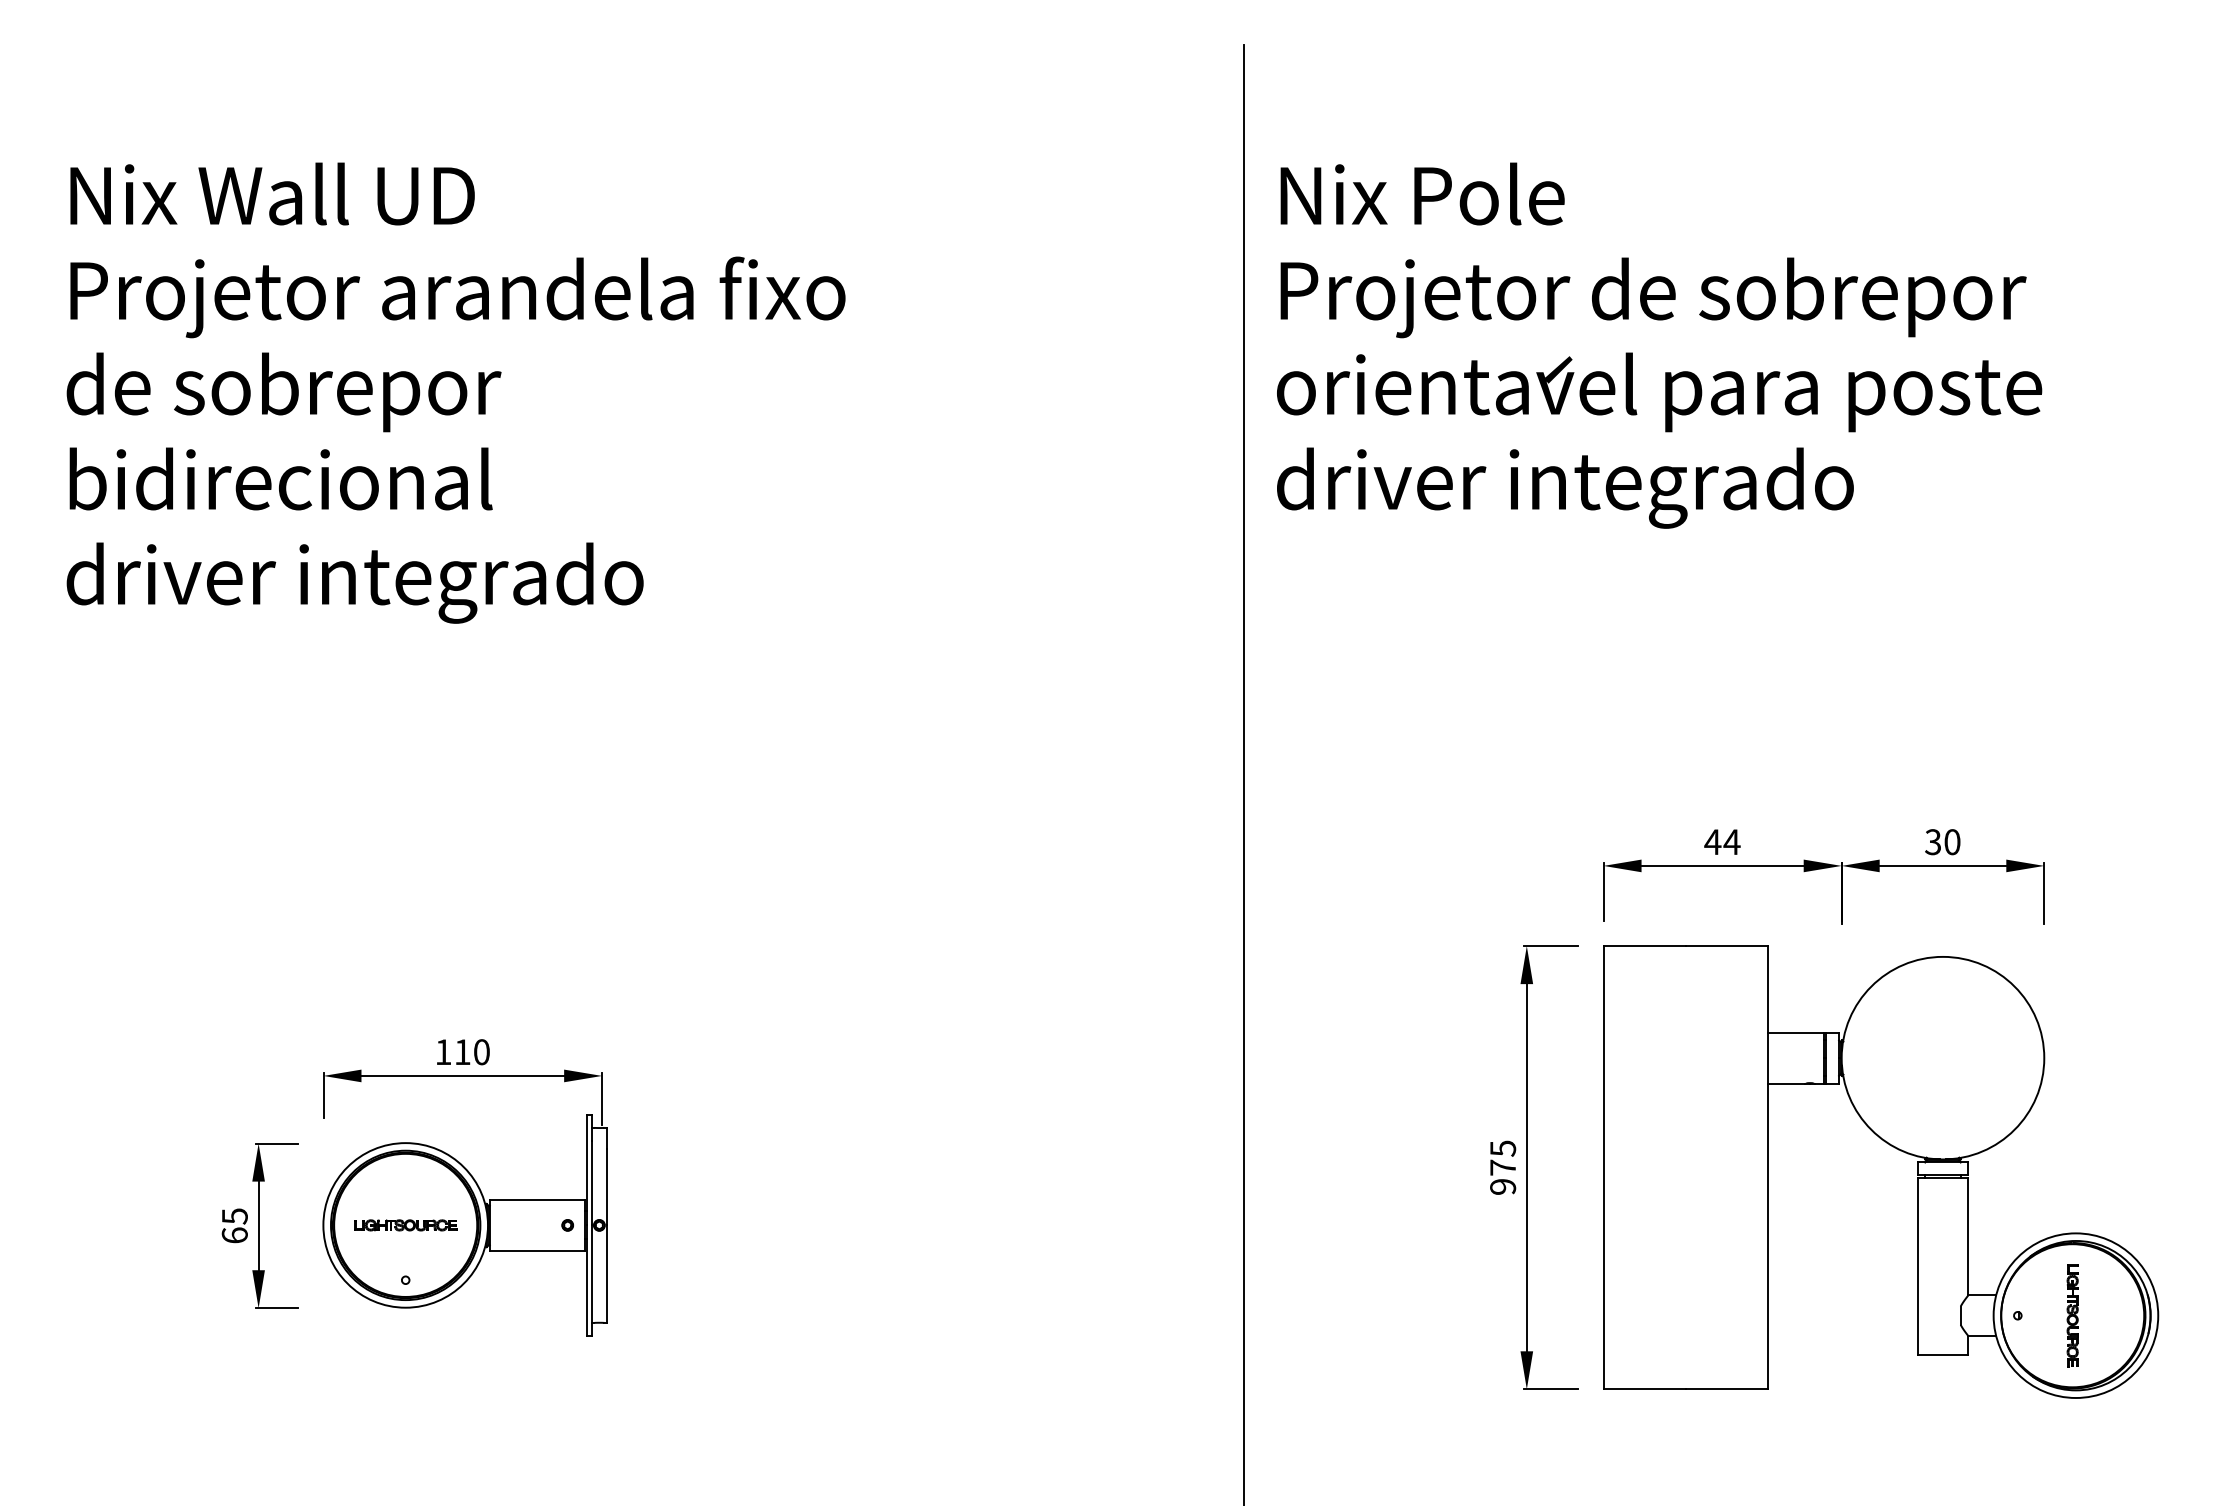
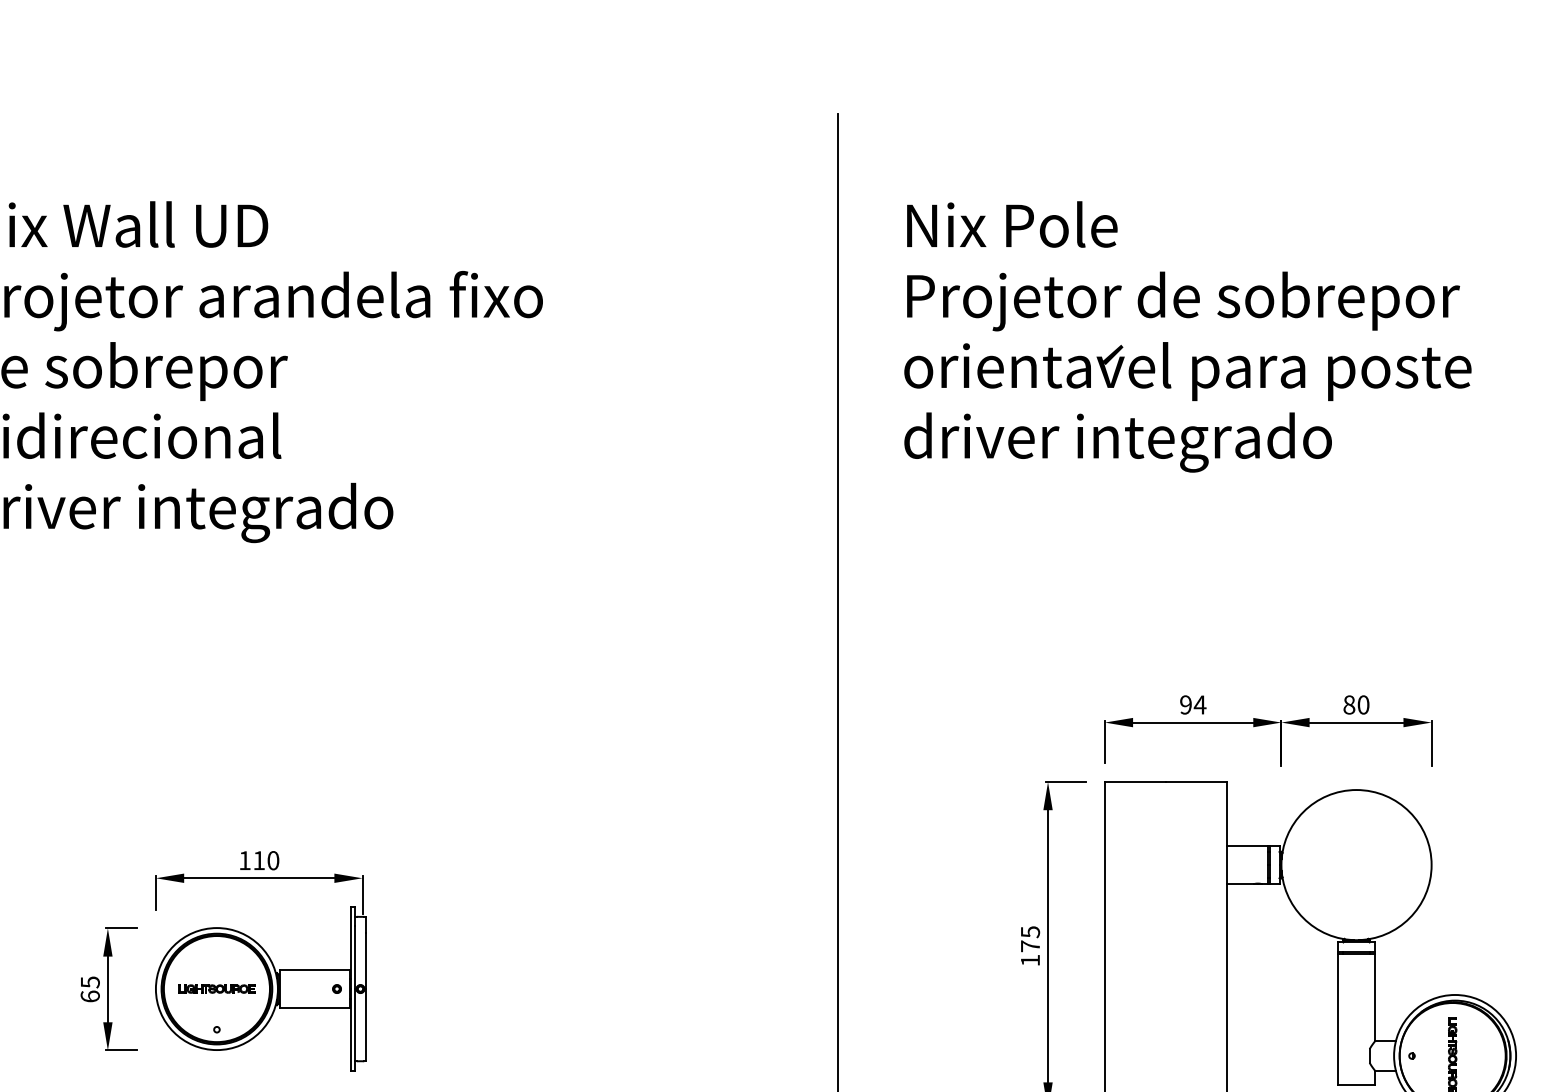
text: (1659, 345) -> (1187, 336), moved
text: (1712, 842) -> (1185, 705), 44 -> 94
text: (1933, 842) -> (1349, 705), 30 -> 80
text: (1503, 1186) -> (1030, 960), 975 -> 175

